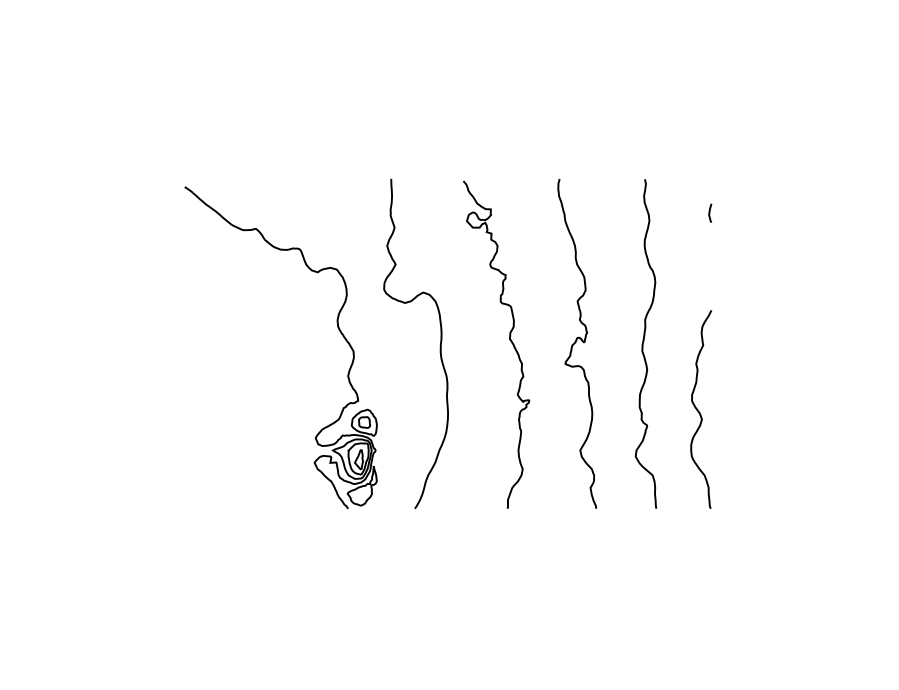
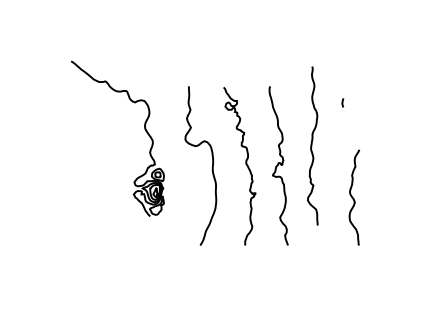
part: (336, 328) -> (144, 129), moved
curve: (645, 342) -> (312, 145), moved
curve: (699, 409) -> (353, 197), moved

